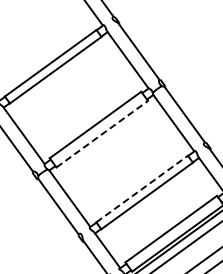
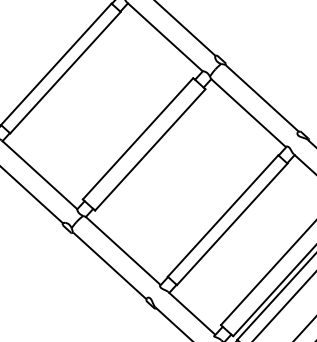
line: (102, 133) -> (150, 148), dashed -> solid
line: (142, 189) -> (223, 216), dashed -> solid

